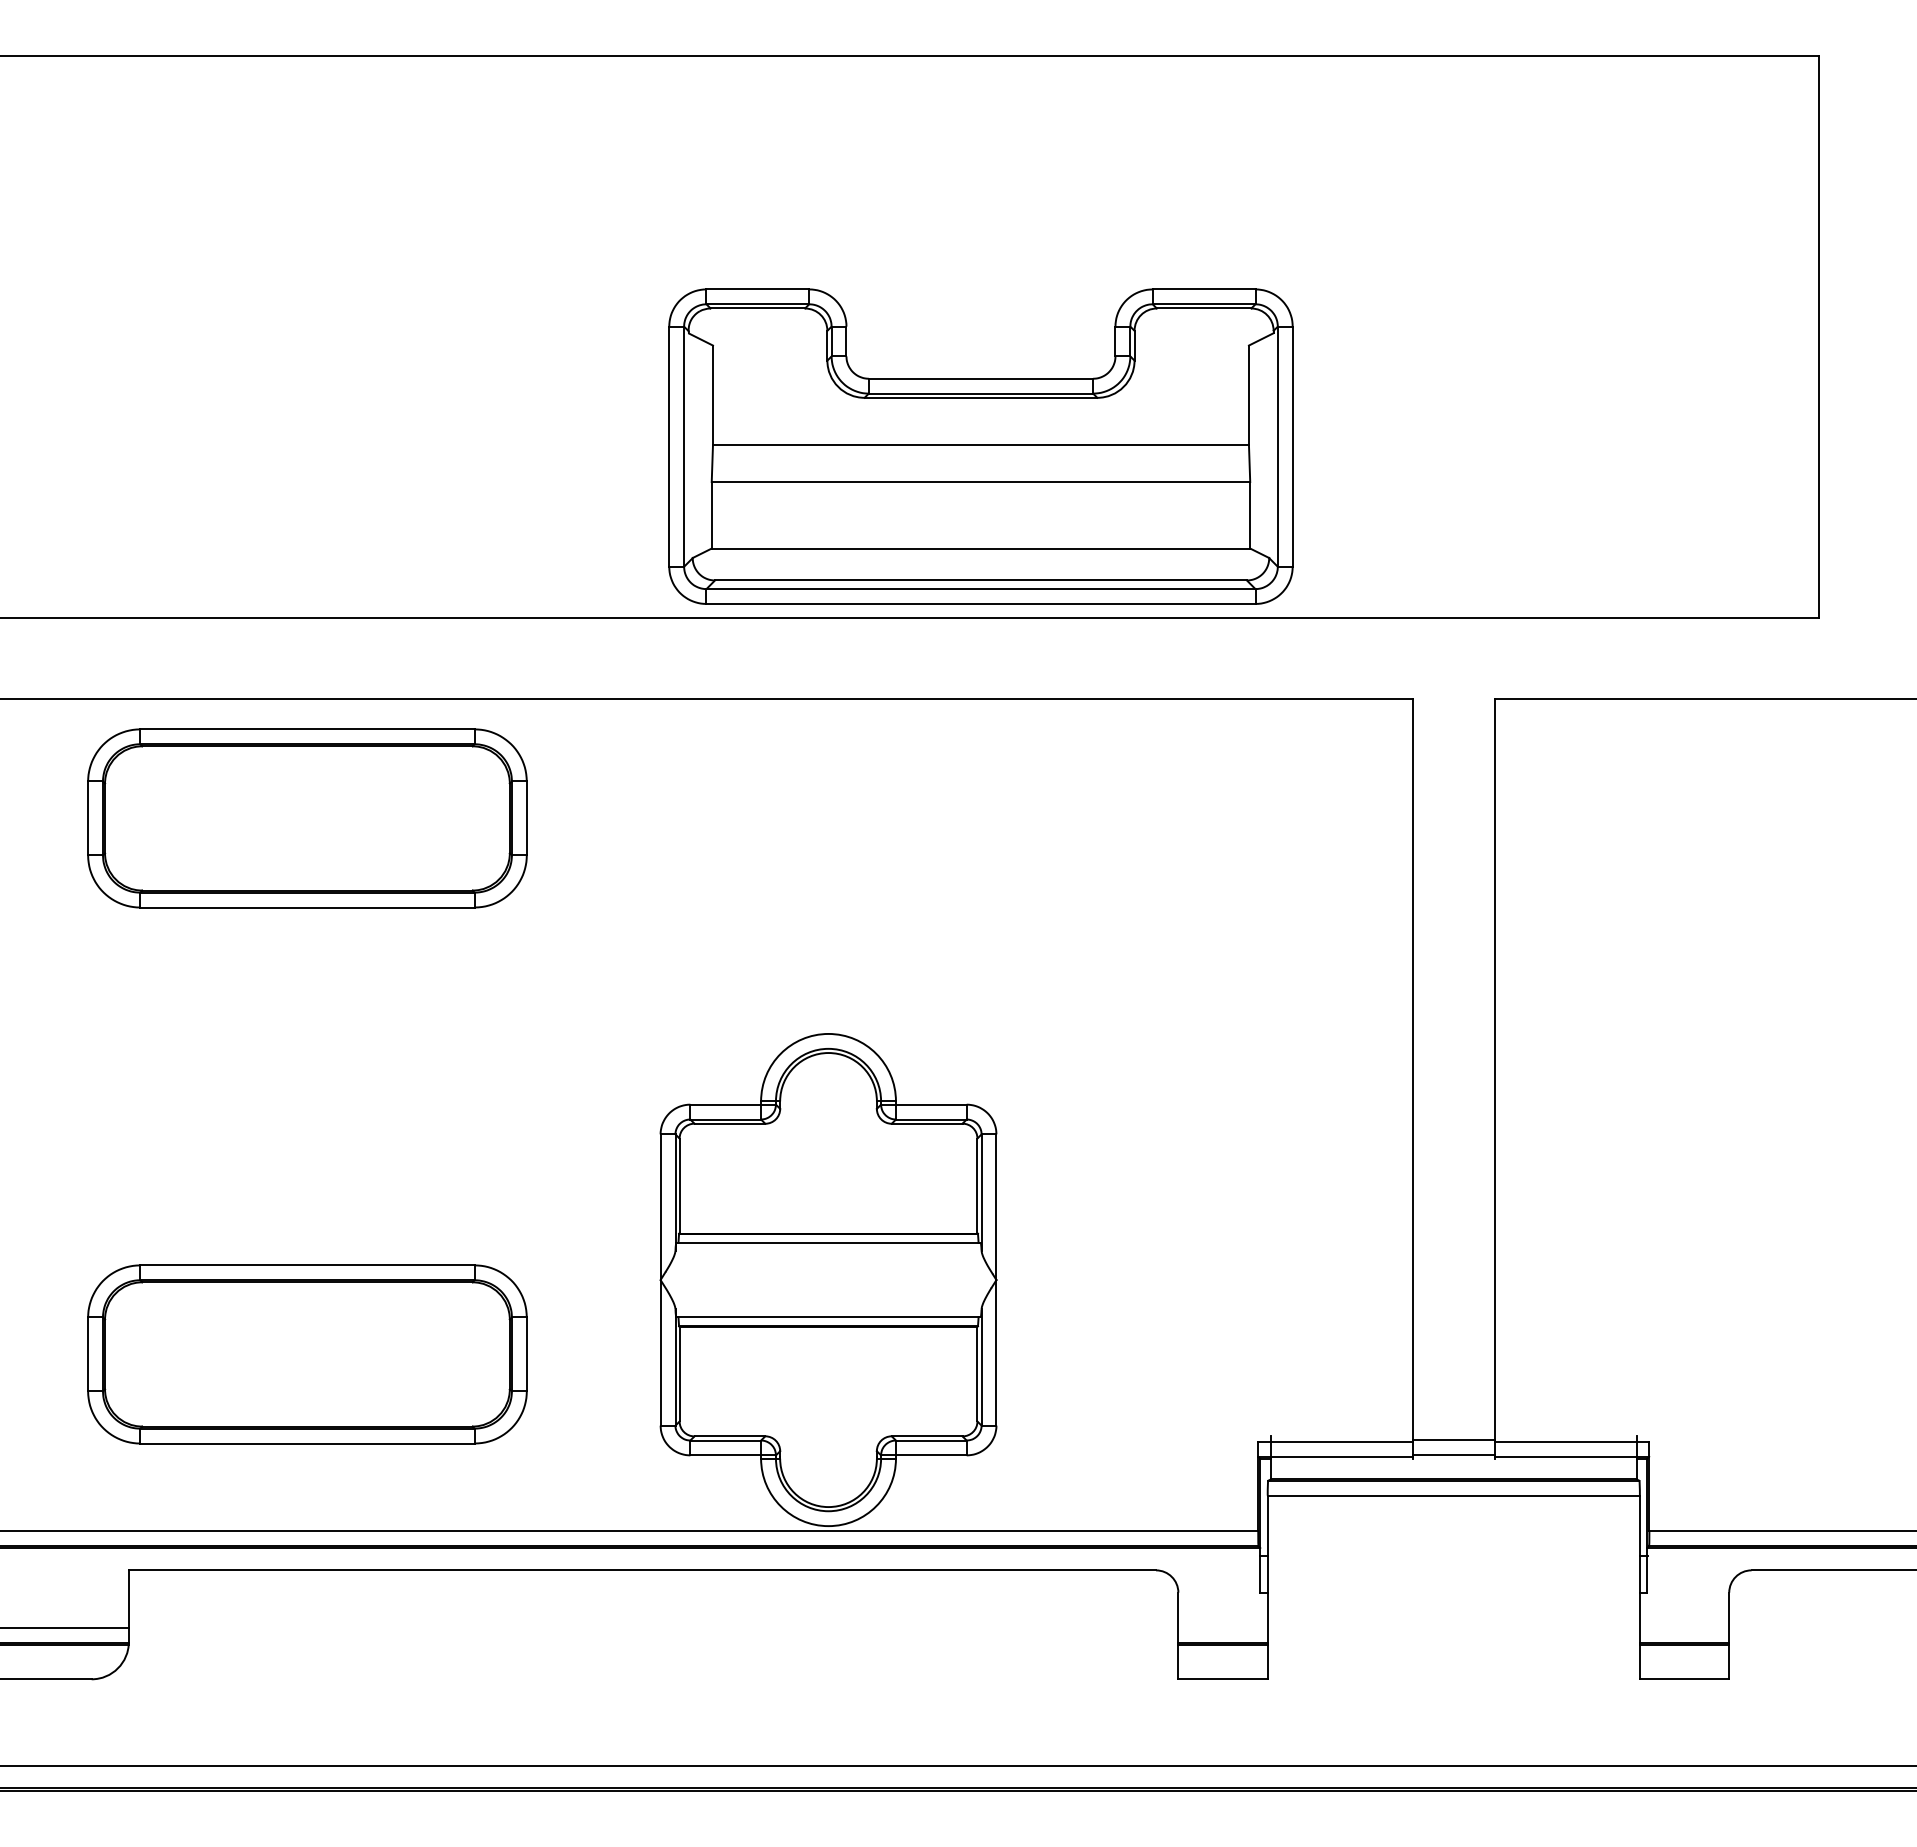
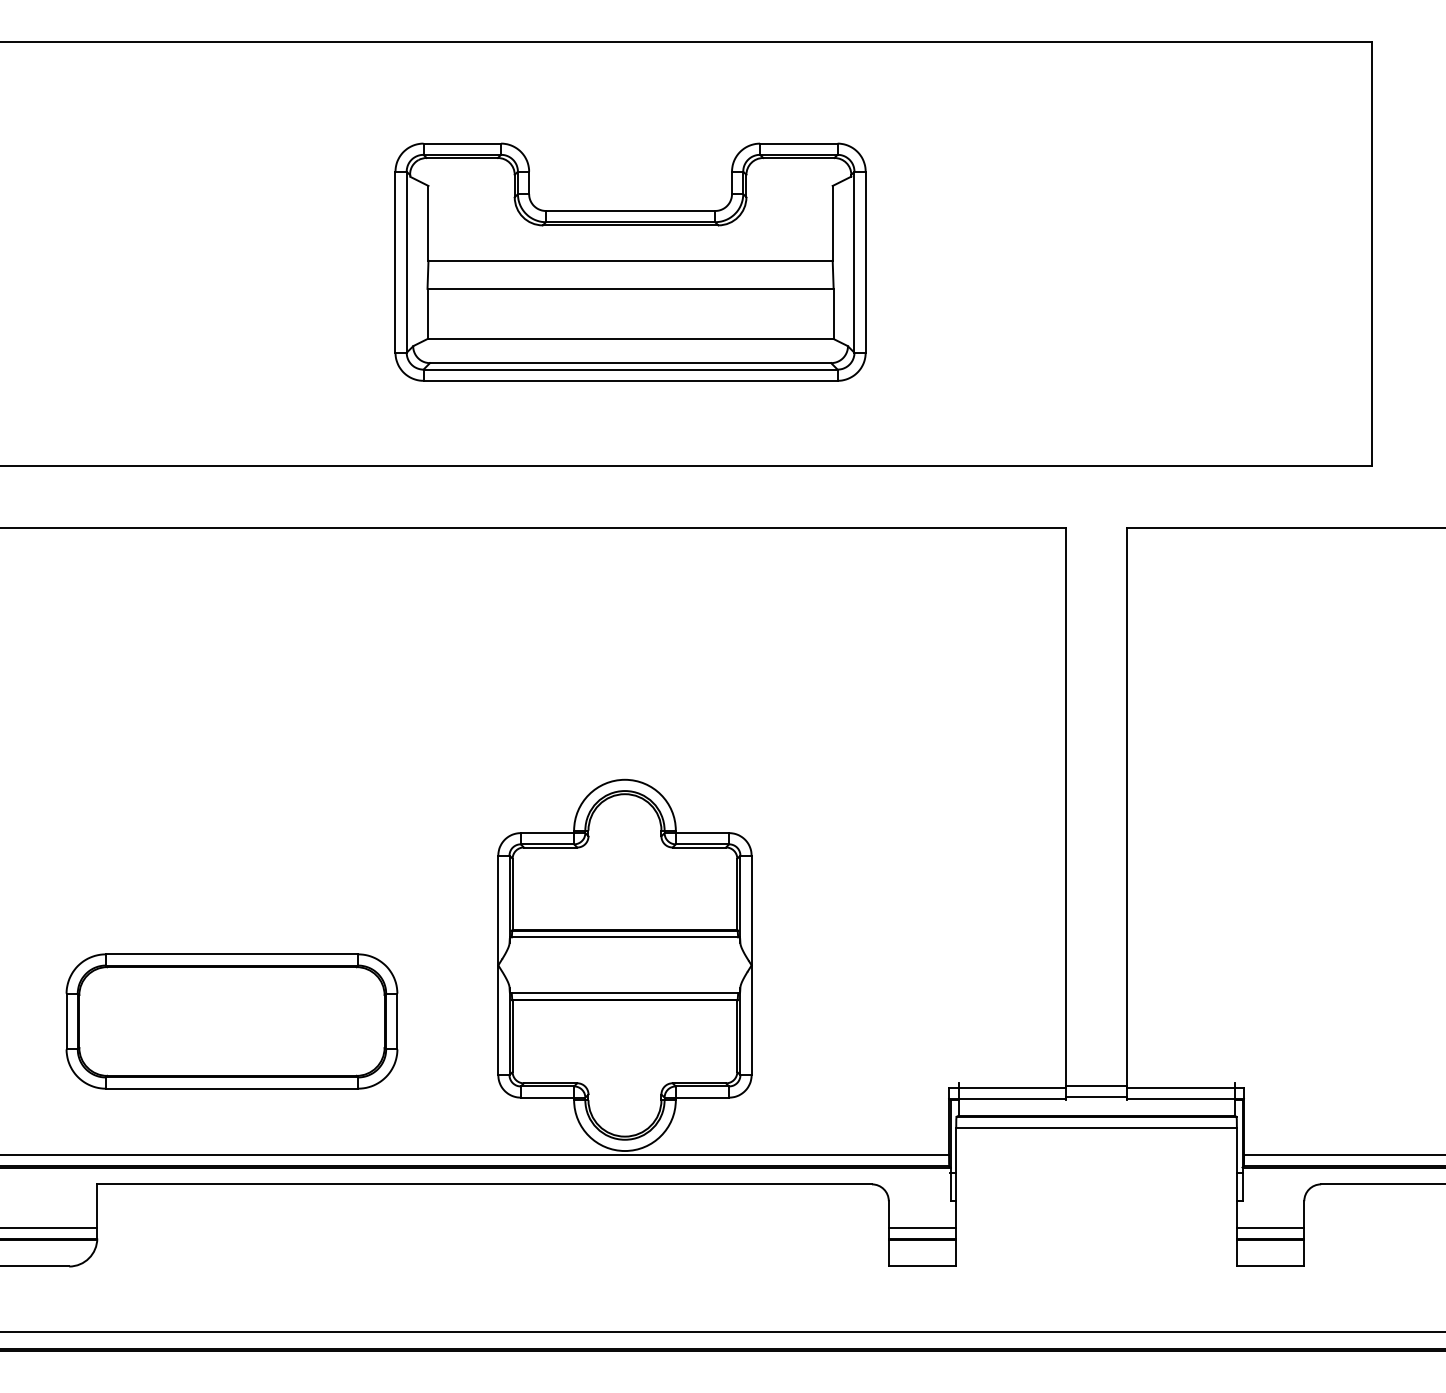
part: (980, 446) -> (630, 262), moved
part: (307, 818) -> (232, 617), removed
line: (1222, 1627) -> (922, 1227), added
line: (1684, 1627) -> (1270, 1227), added

